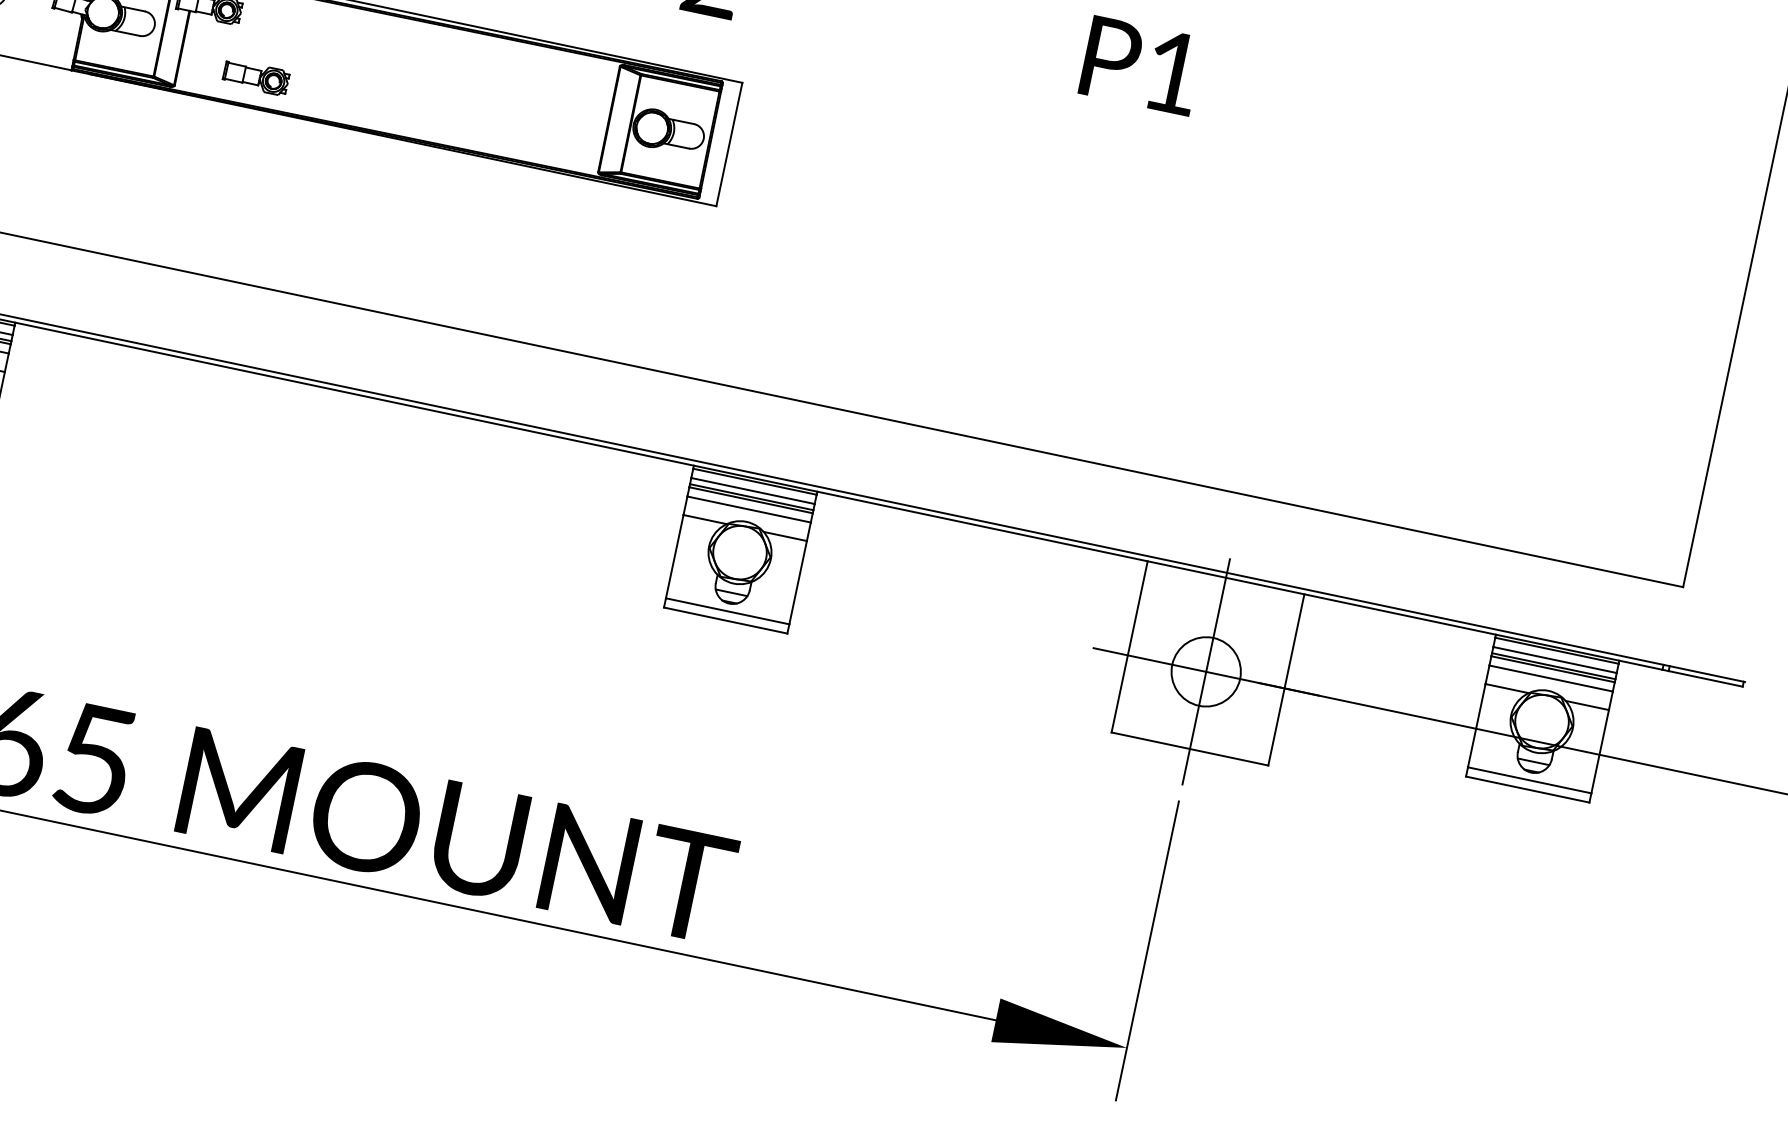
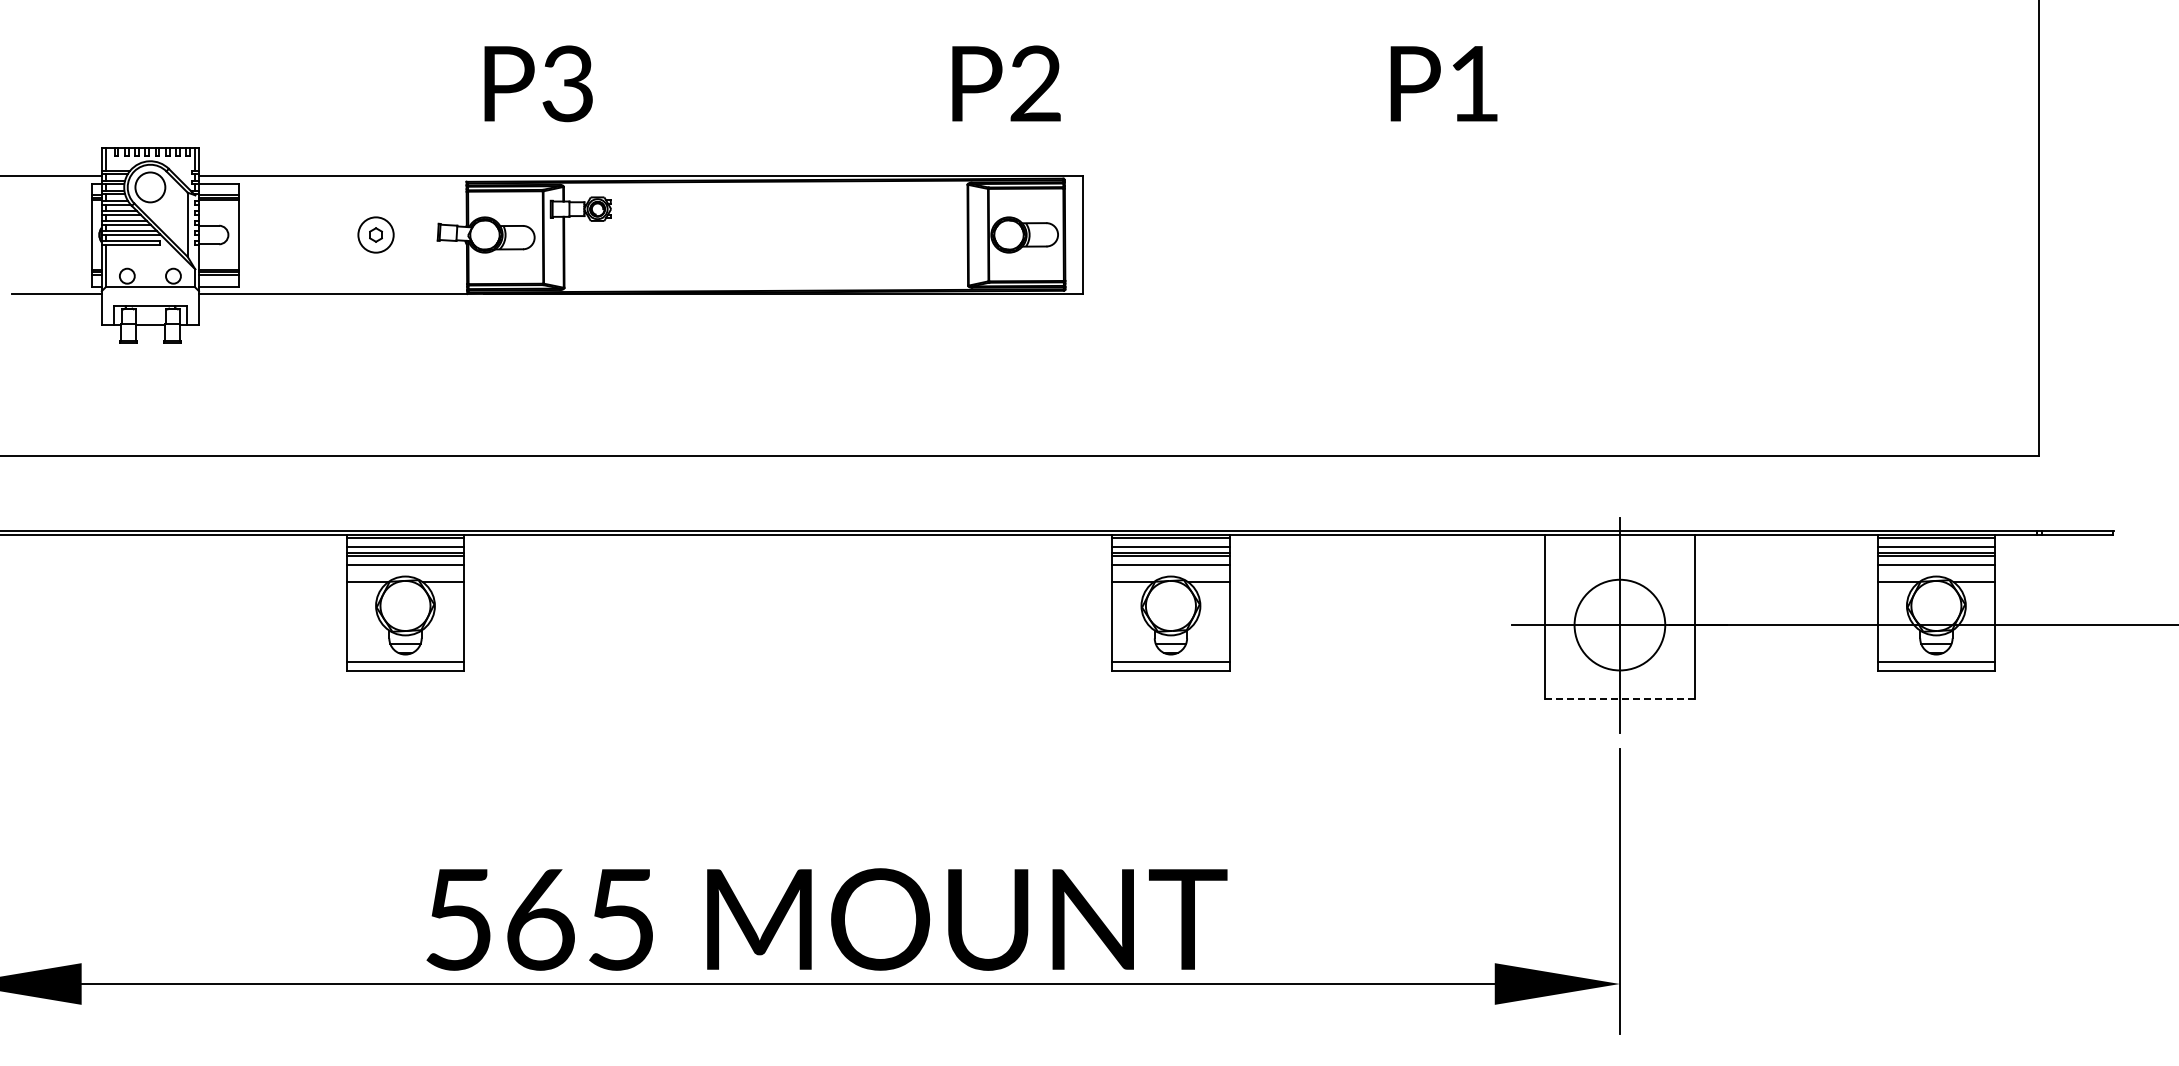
part: (256, 77) -> (637, 264), removed
circle: (1205, 671) -> (1619, 624), size x1.4
line: (1189, 748) -> (1619, 698), solid -> dashed

